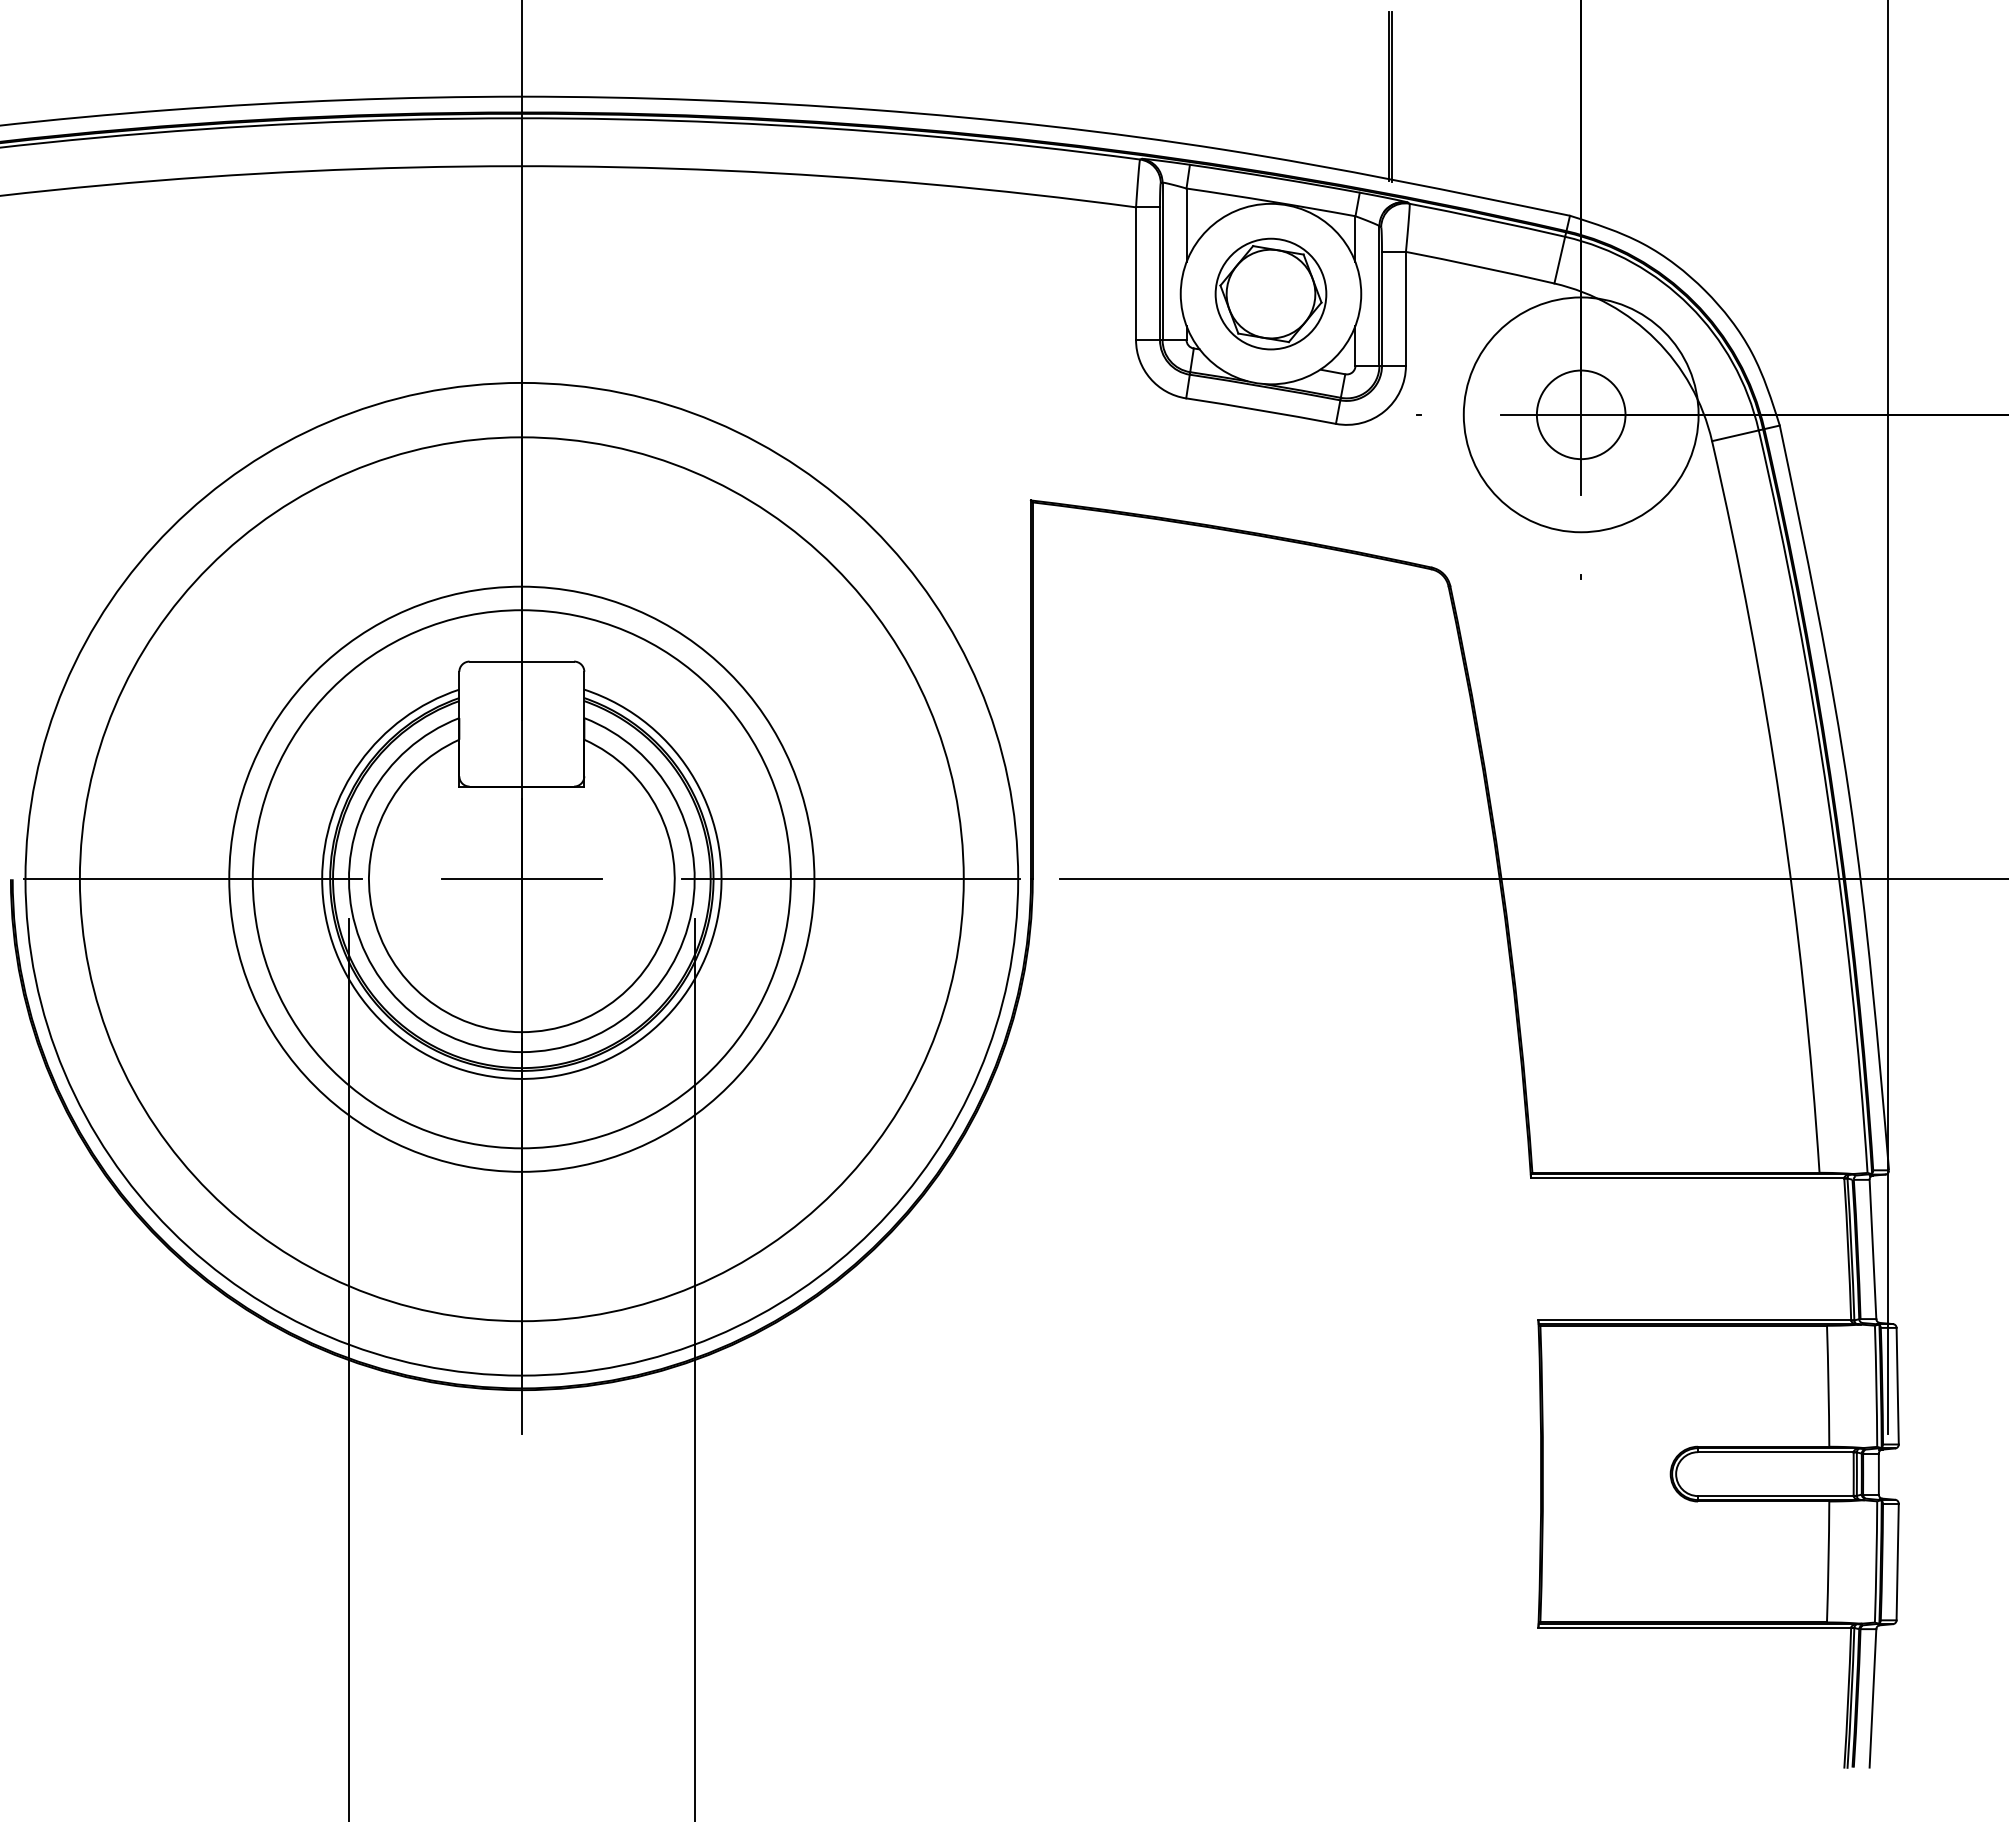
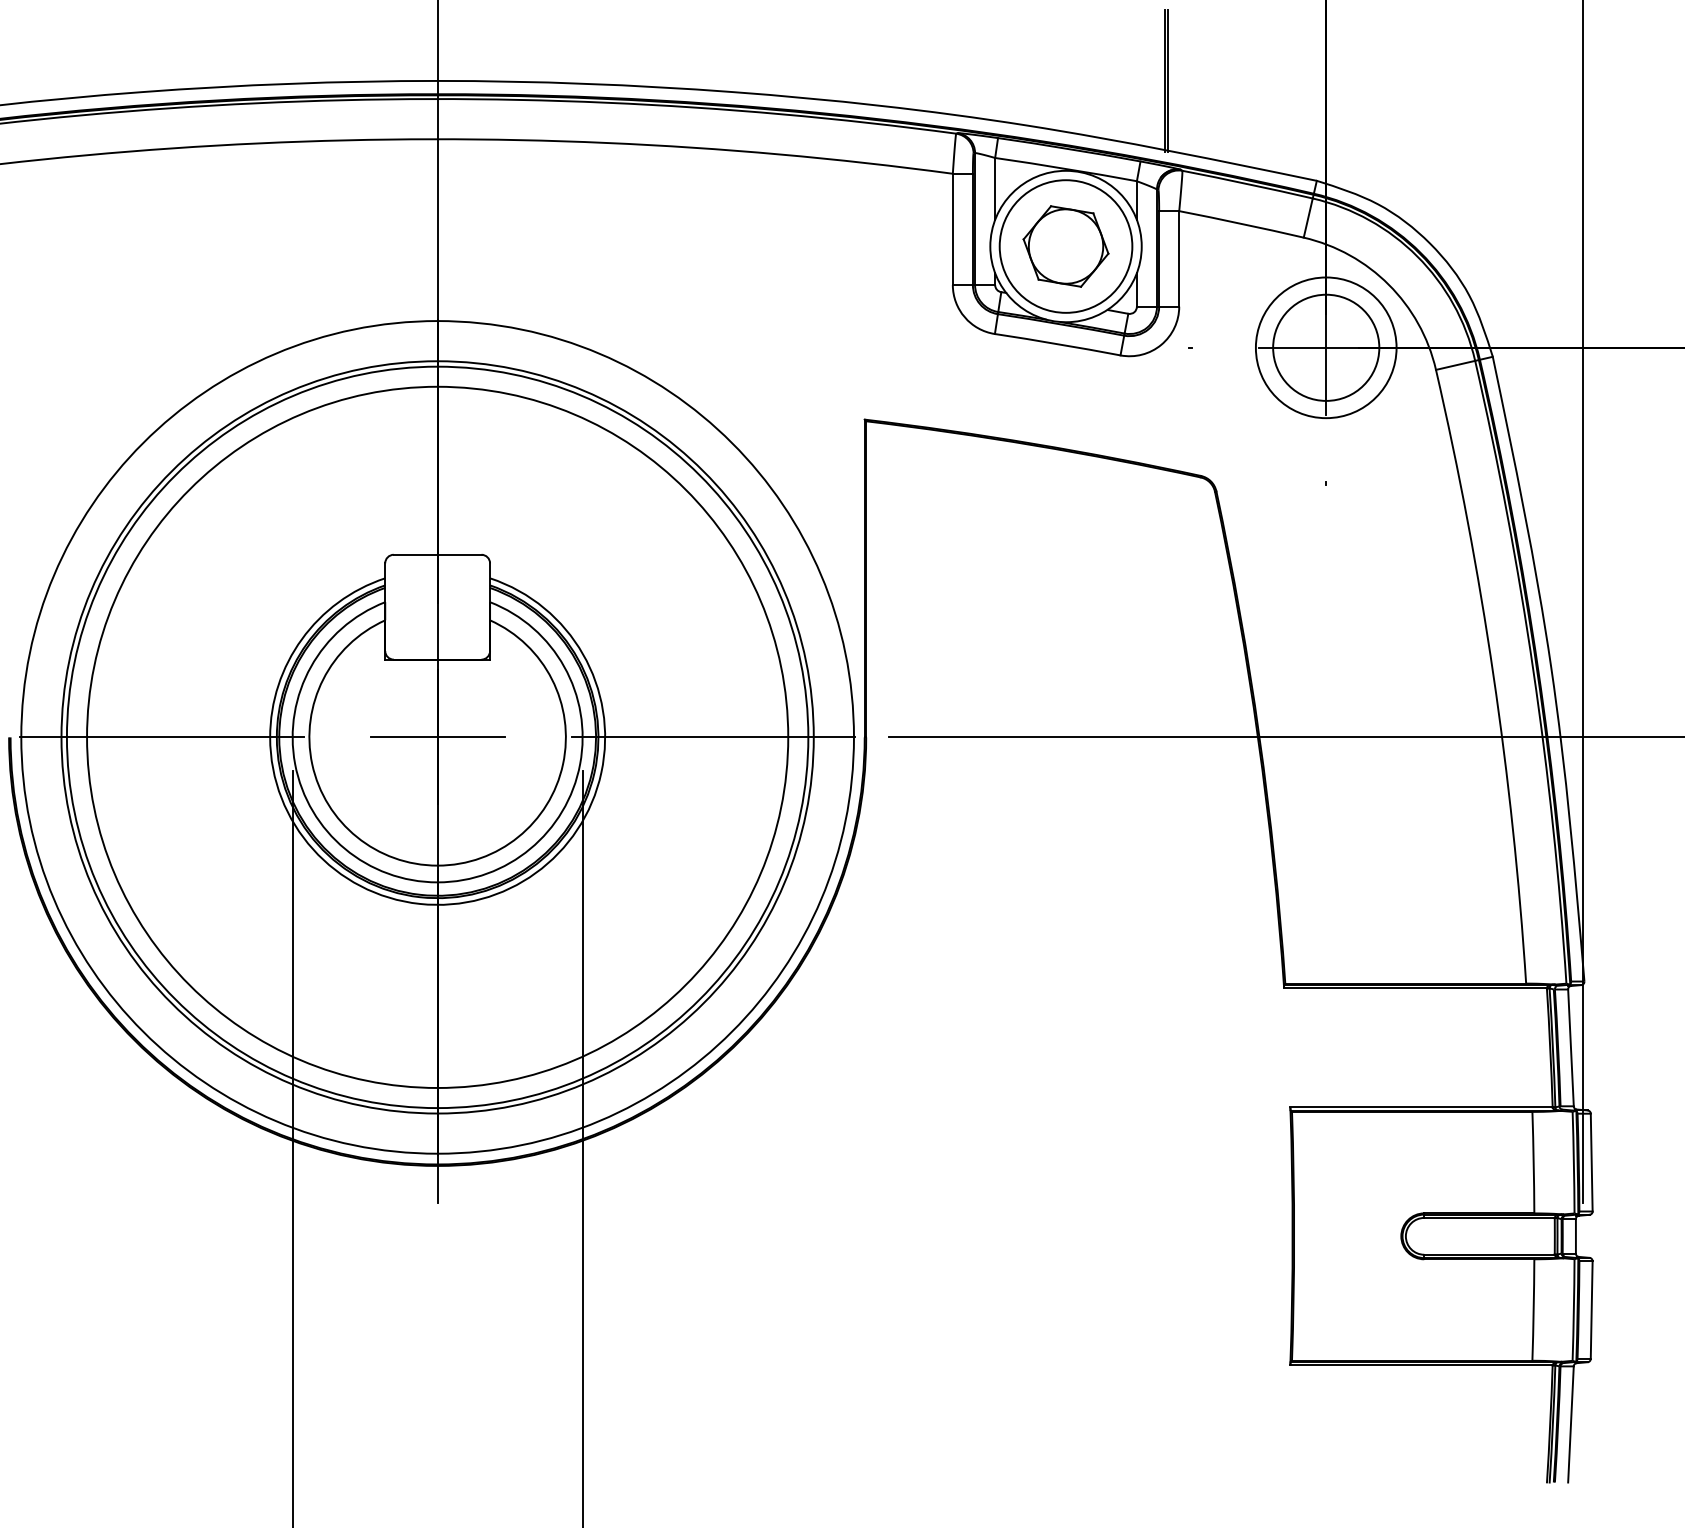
circle: (1270, 294) -> (1065, 246), size x1.43
circle: (1580, 414) -> (1325, 347), size x1.43
circle: (1581, 414) -> (1326, 347), size x0.71
circle: (521, 878) -> (437, 736), size x1.67
circle: (521, 879) -> (437, 737), size x1.43

